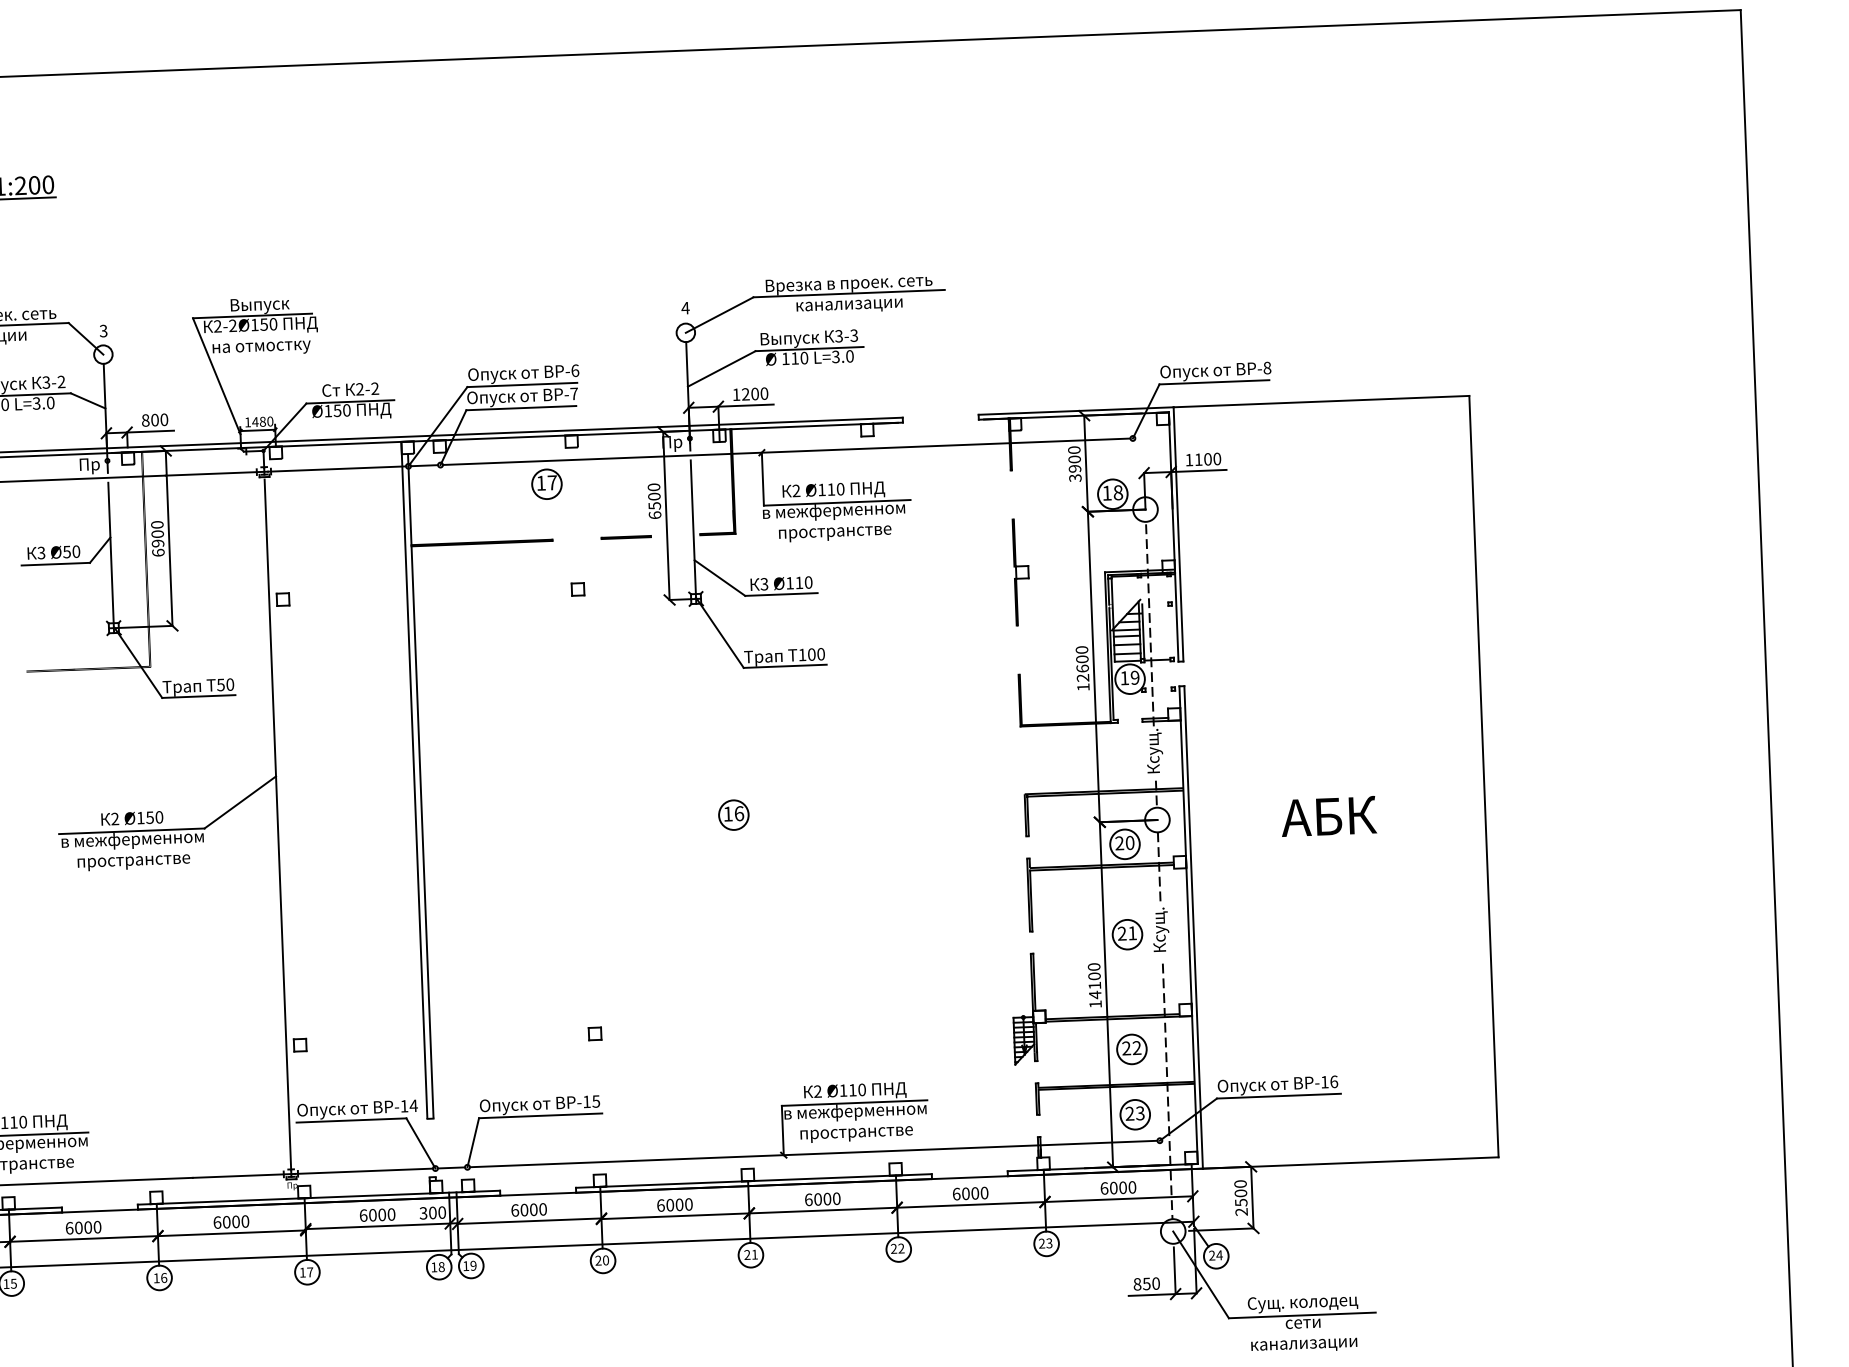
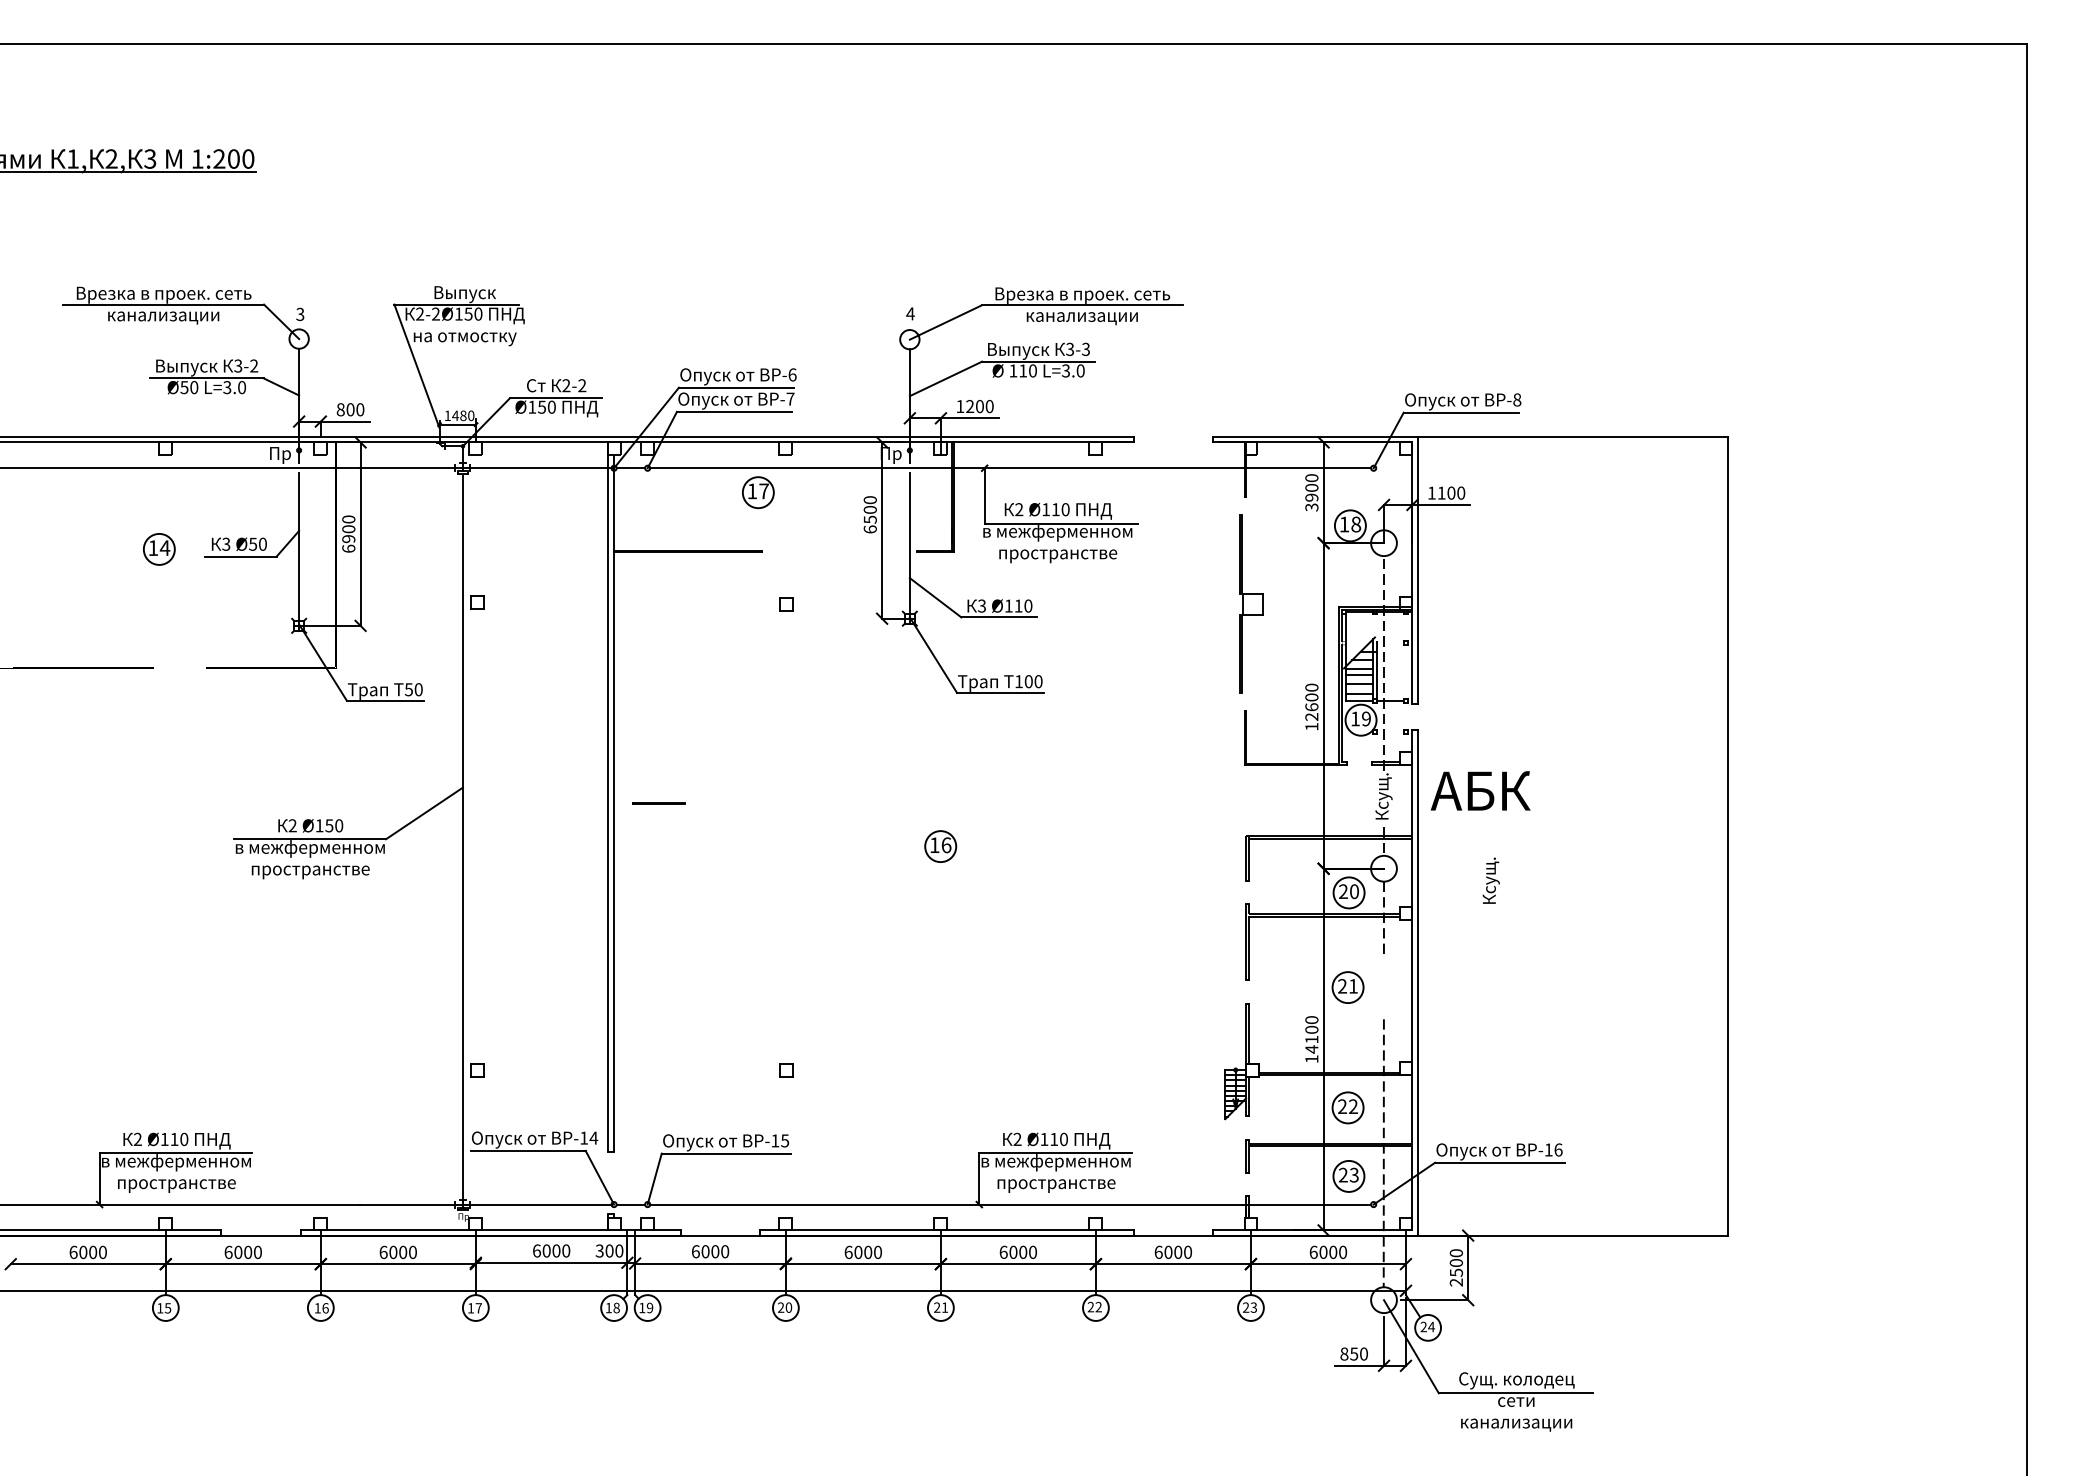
line: (626, 537) -> (659, 803), moved
part: (1021, 571) -> (1251, 603), size x1.6
text: (1328, 816) -> (1480, 790), moved
text: (1160, 929) -> (1490, 880), moved

